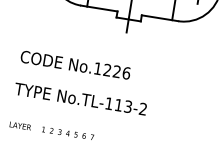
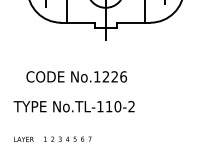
text: (75, 64) -> (76, 76), moved
text: (127, 106) -> (117, 106), No.TL-113-2 -> No.TL-110-2

